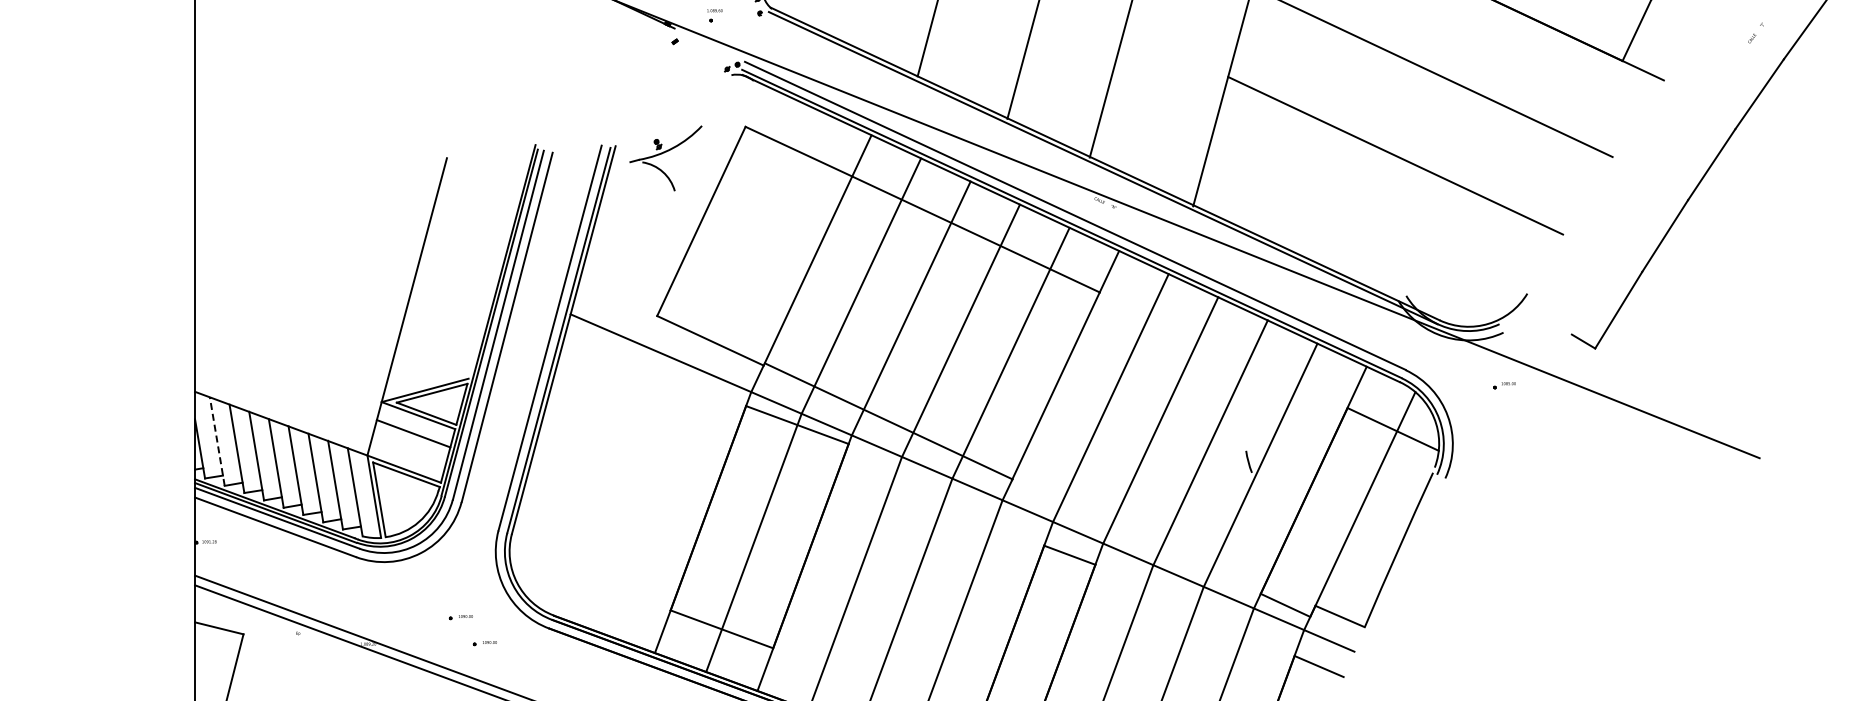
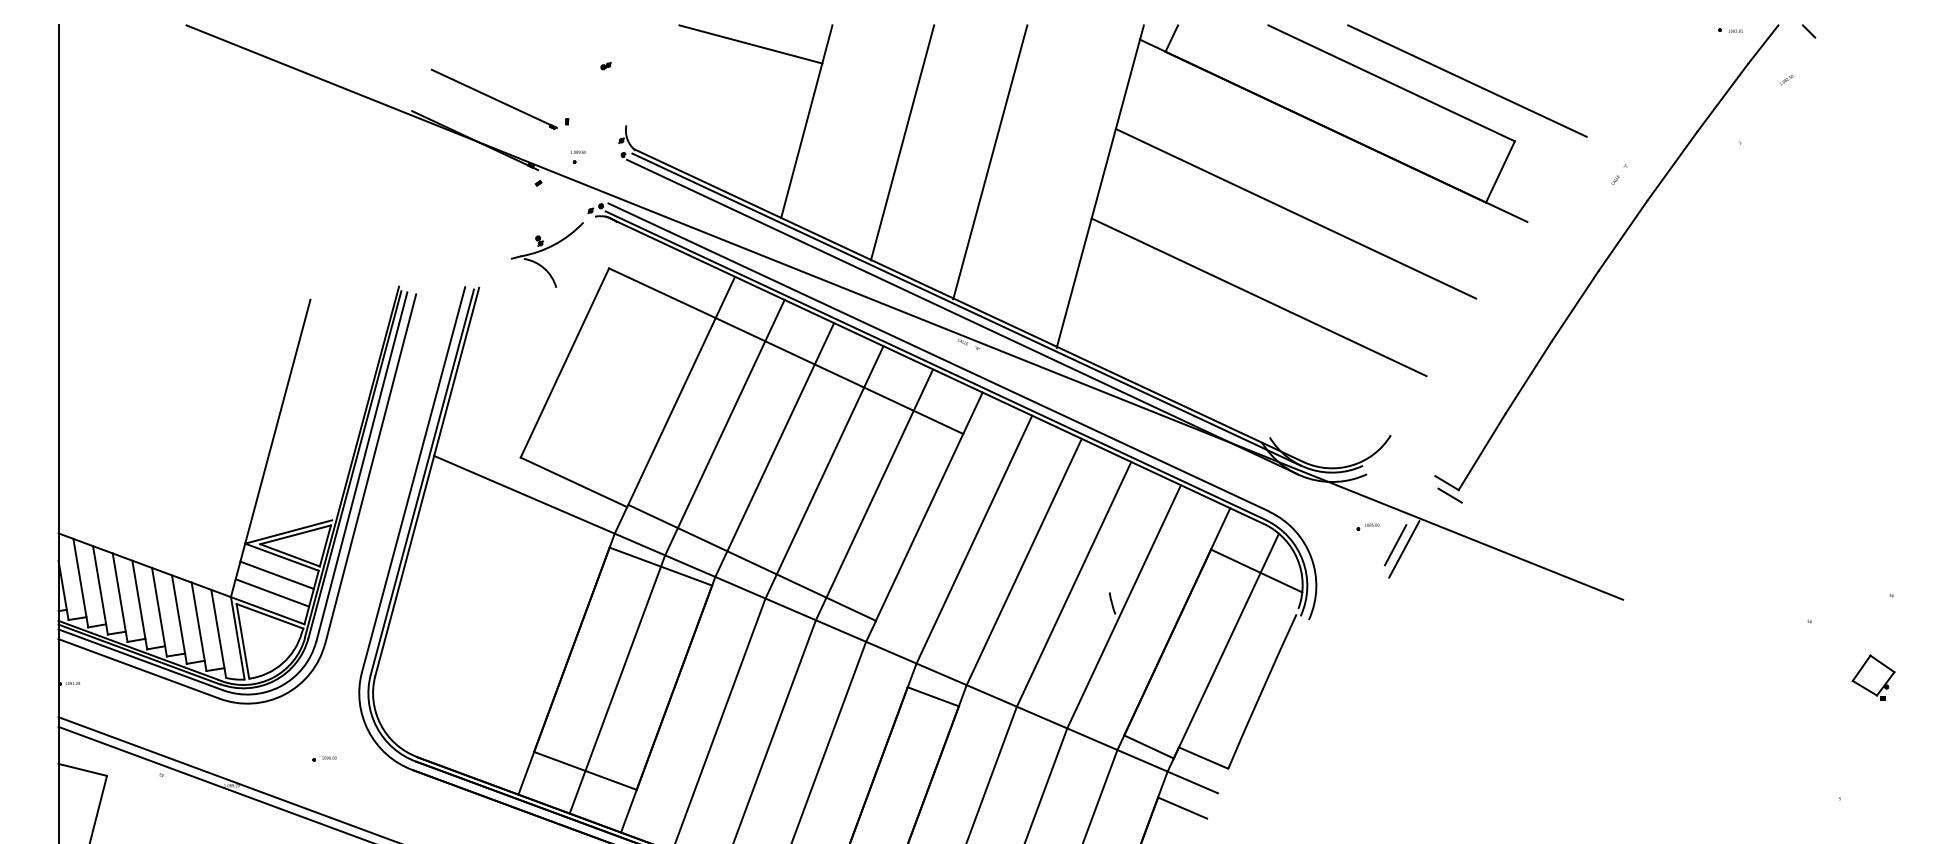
part: (665, 157) -> (546, 254), moved
line: (1099, 174) -> (962, 316), added
line: (1586, 353) -> (1449, 495), added
line: (1532, 403) -> (1395, 545), added
line: (1541, 407) -> (1404, 549), added
line: (217, 441) -> (80, 583), dashed -> solid
line: (409, 450) -> (272, 592), added
part: (485, 642) -> (348, 784), removed

